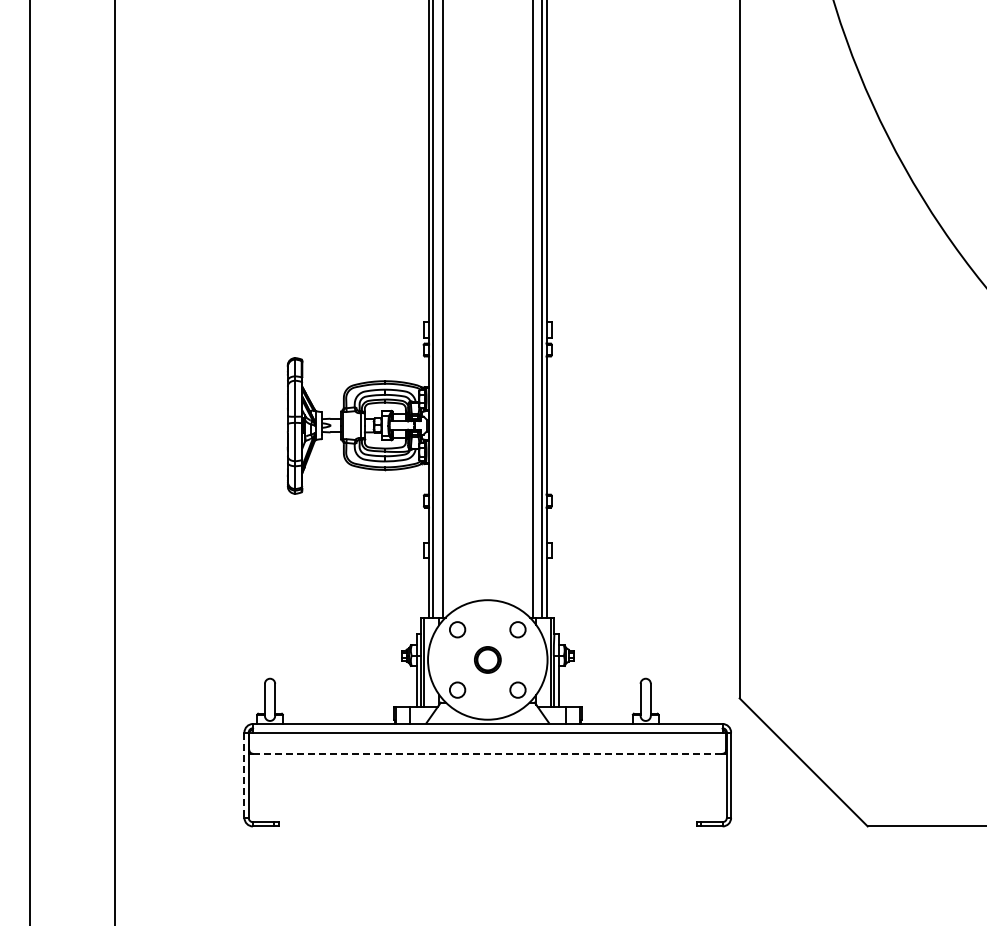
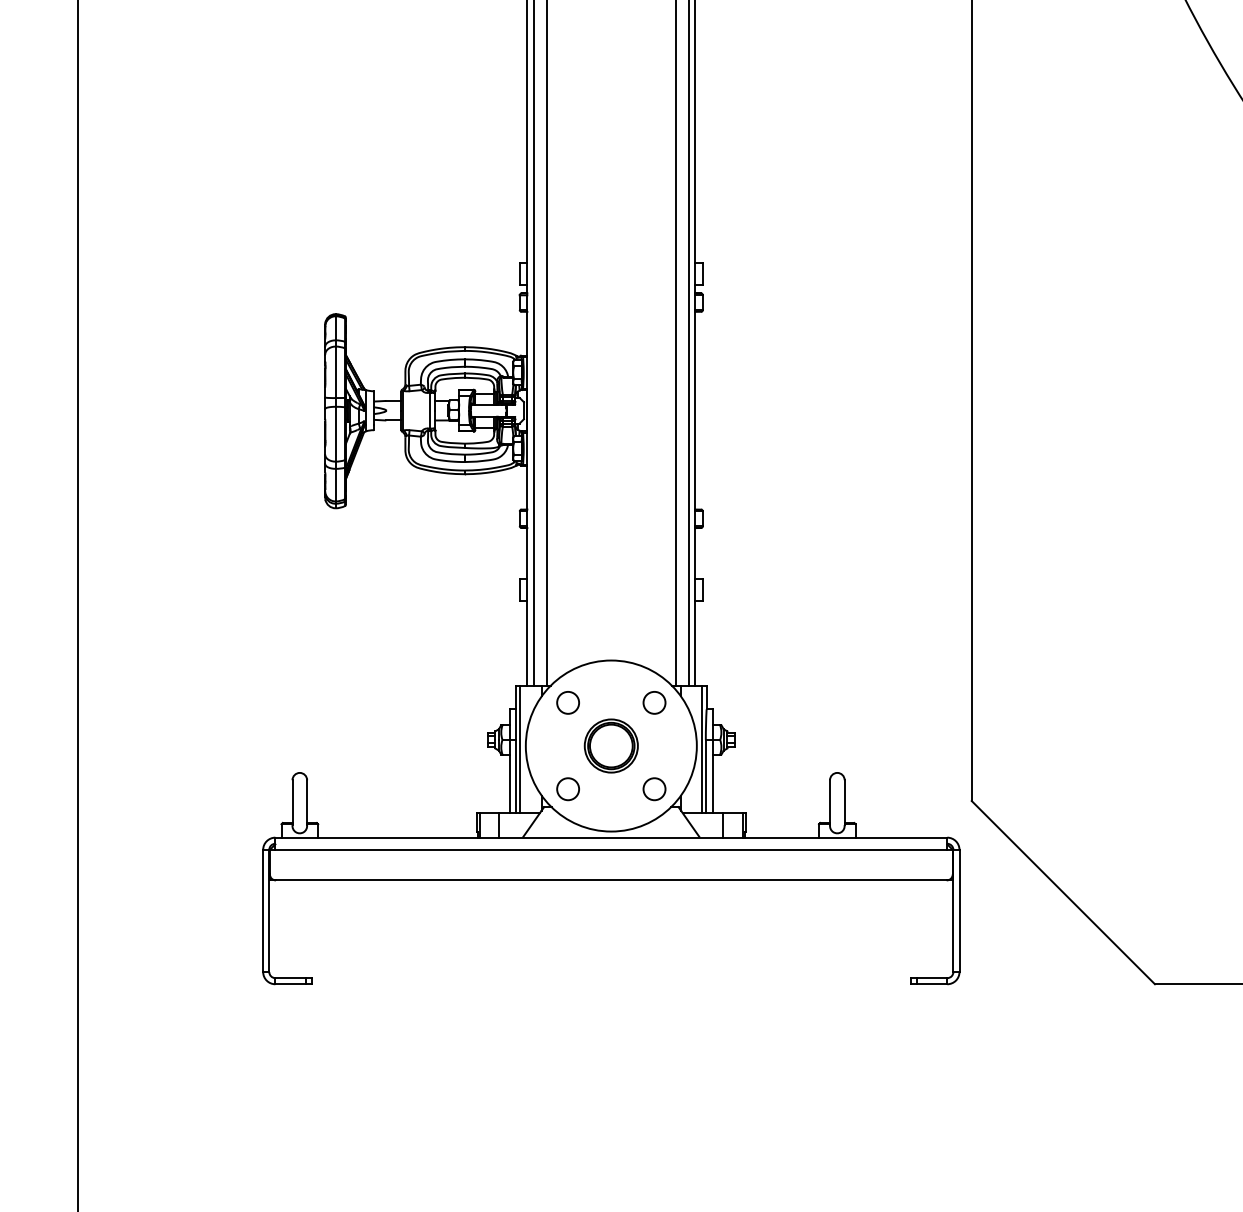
part: (487, 659) -> (610, 745), size x1.43
line: (487, 753) -> (610, 879), dashed -> solid
line: (244, 775) -> (263, 911), dashed -> solid

